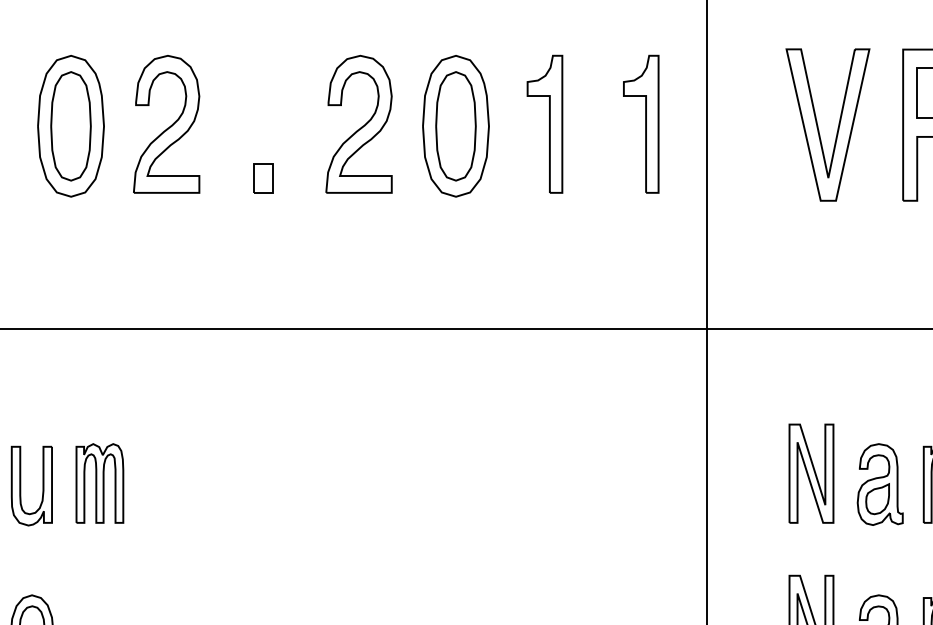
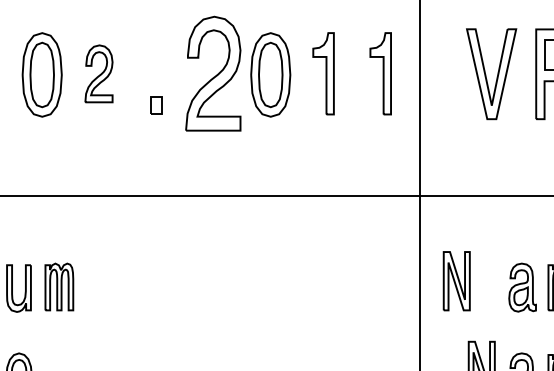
part: (165, 123) -> (98, 73), size x0.7
part: (357, 123) -> (212, 73), size x1.4
part: (810, 474) -> (456, 281), moved

